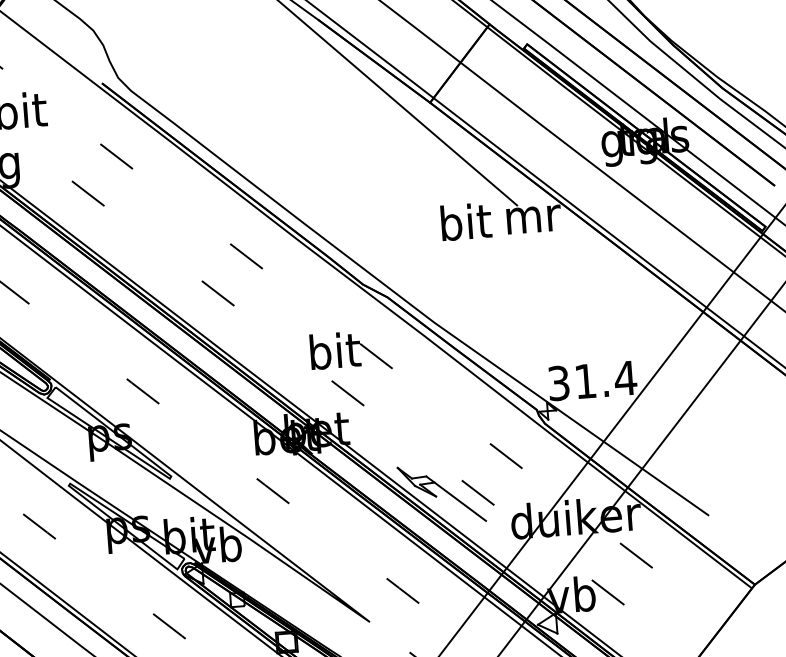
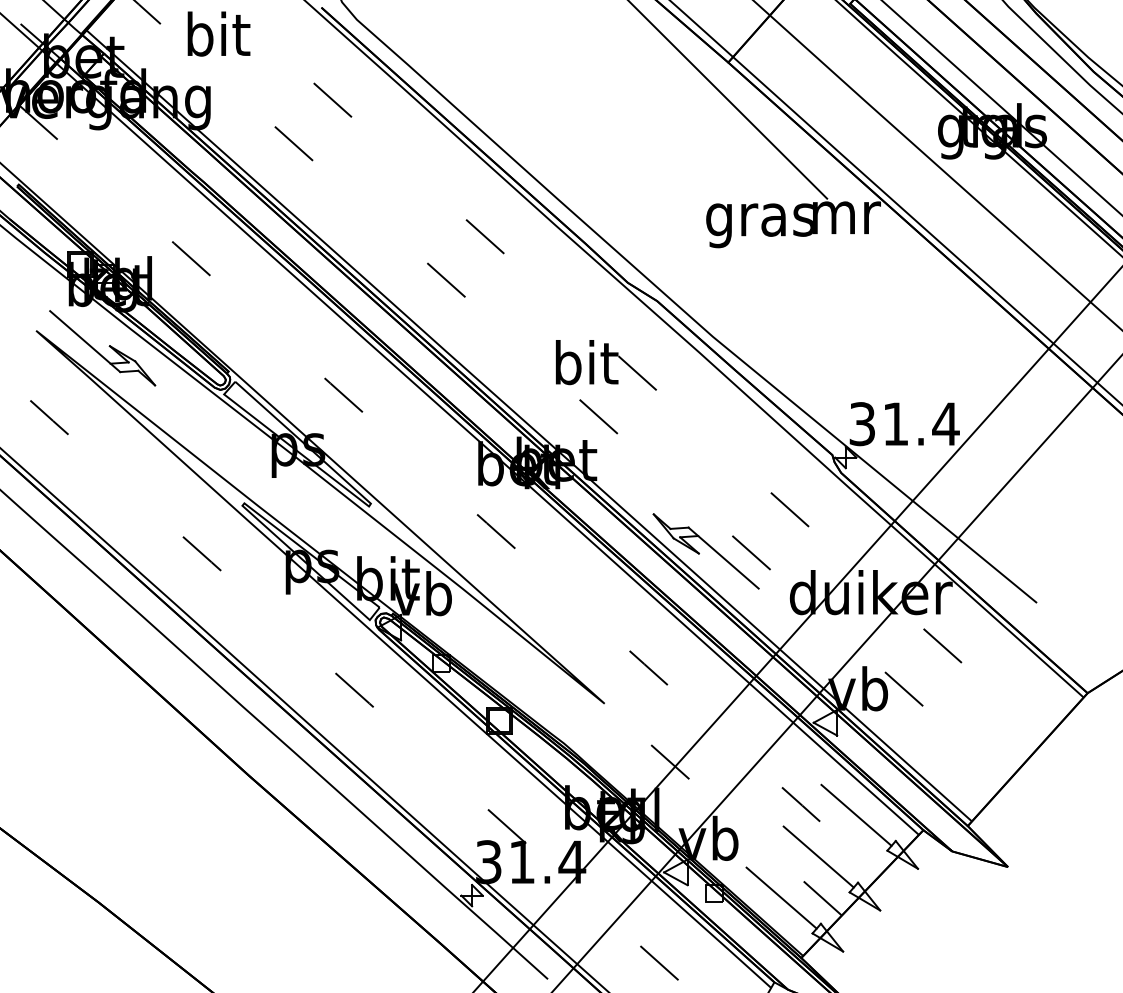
text: (464, 226) -> (759, 219), bit -> gras

